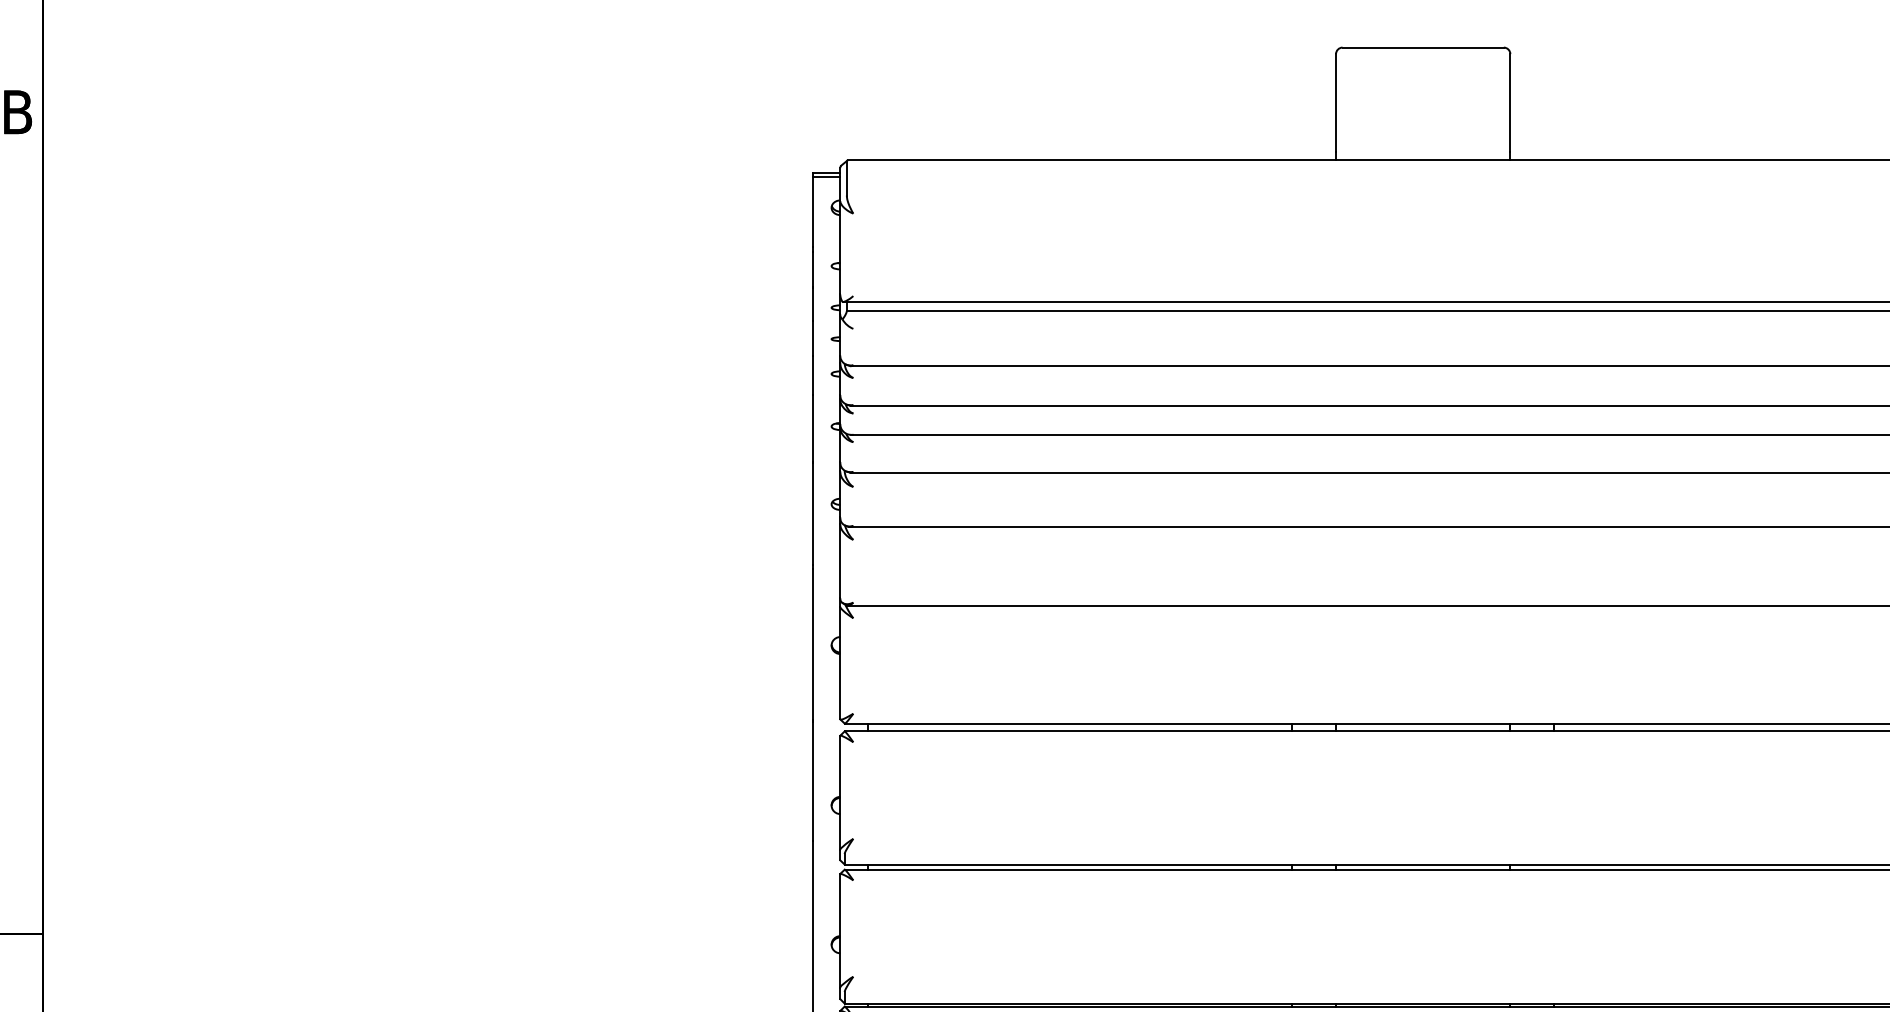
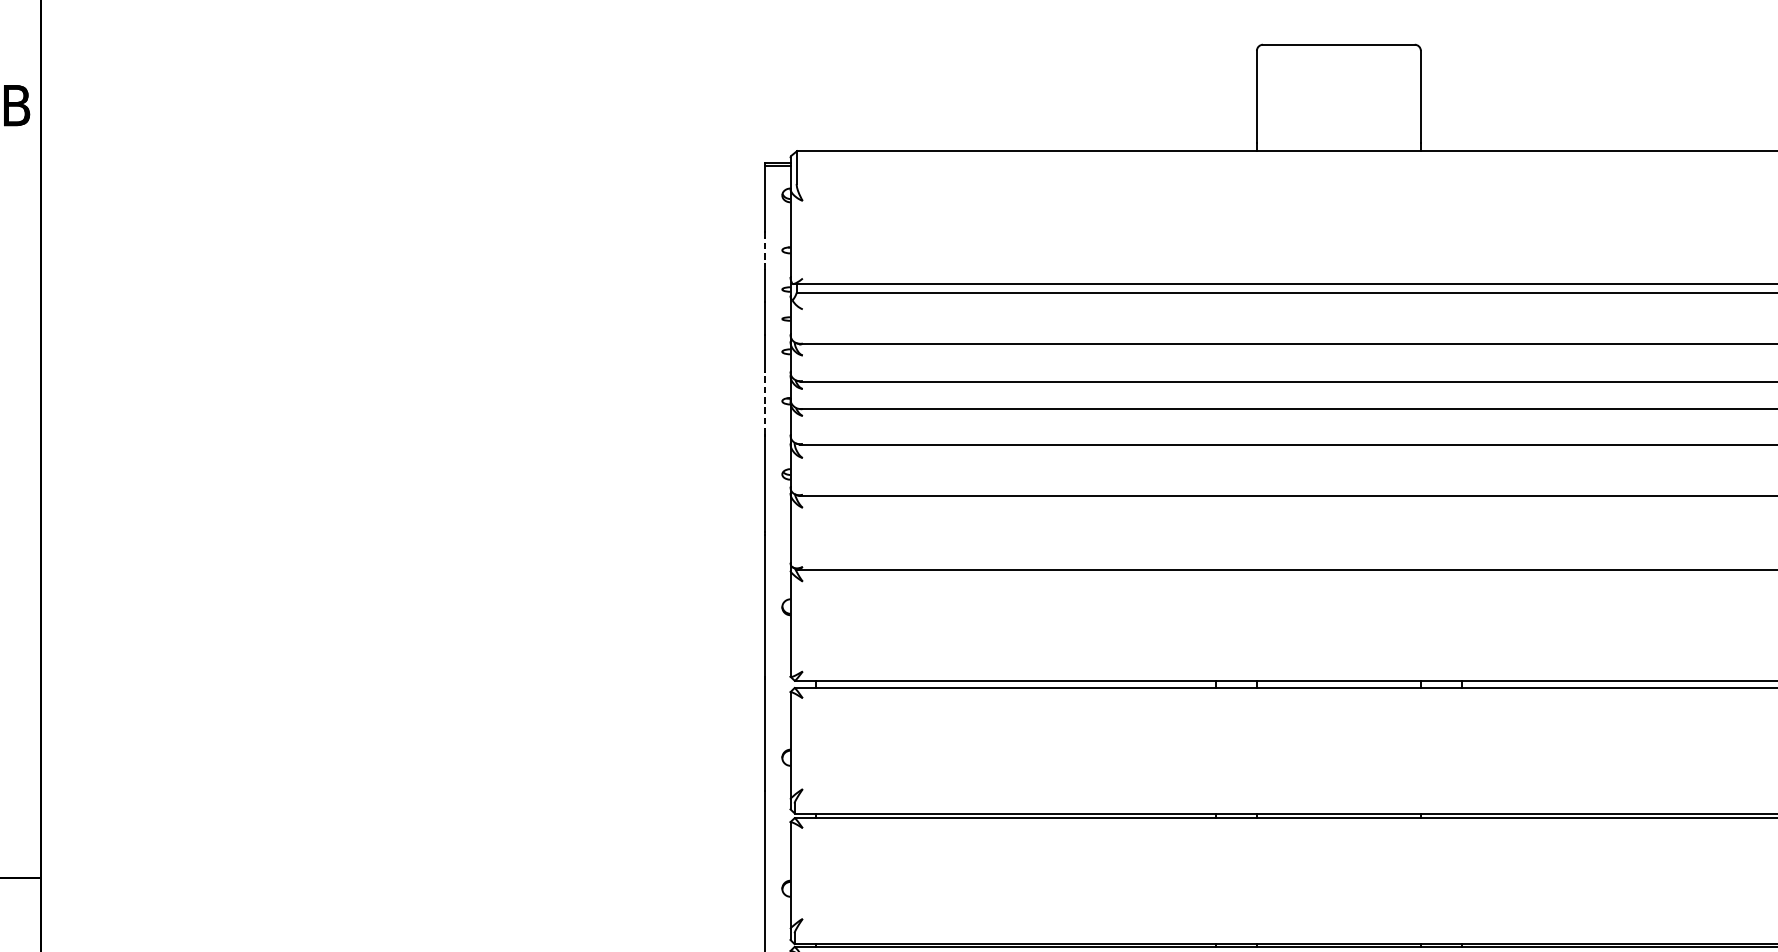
line: (813, 269) -> (765, 253), solid -> dashed
line: (813, 428) -> (765, 403), solid -> dashed

